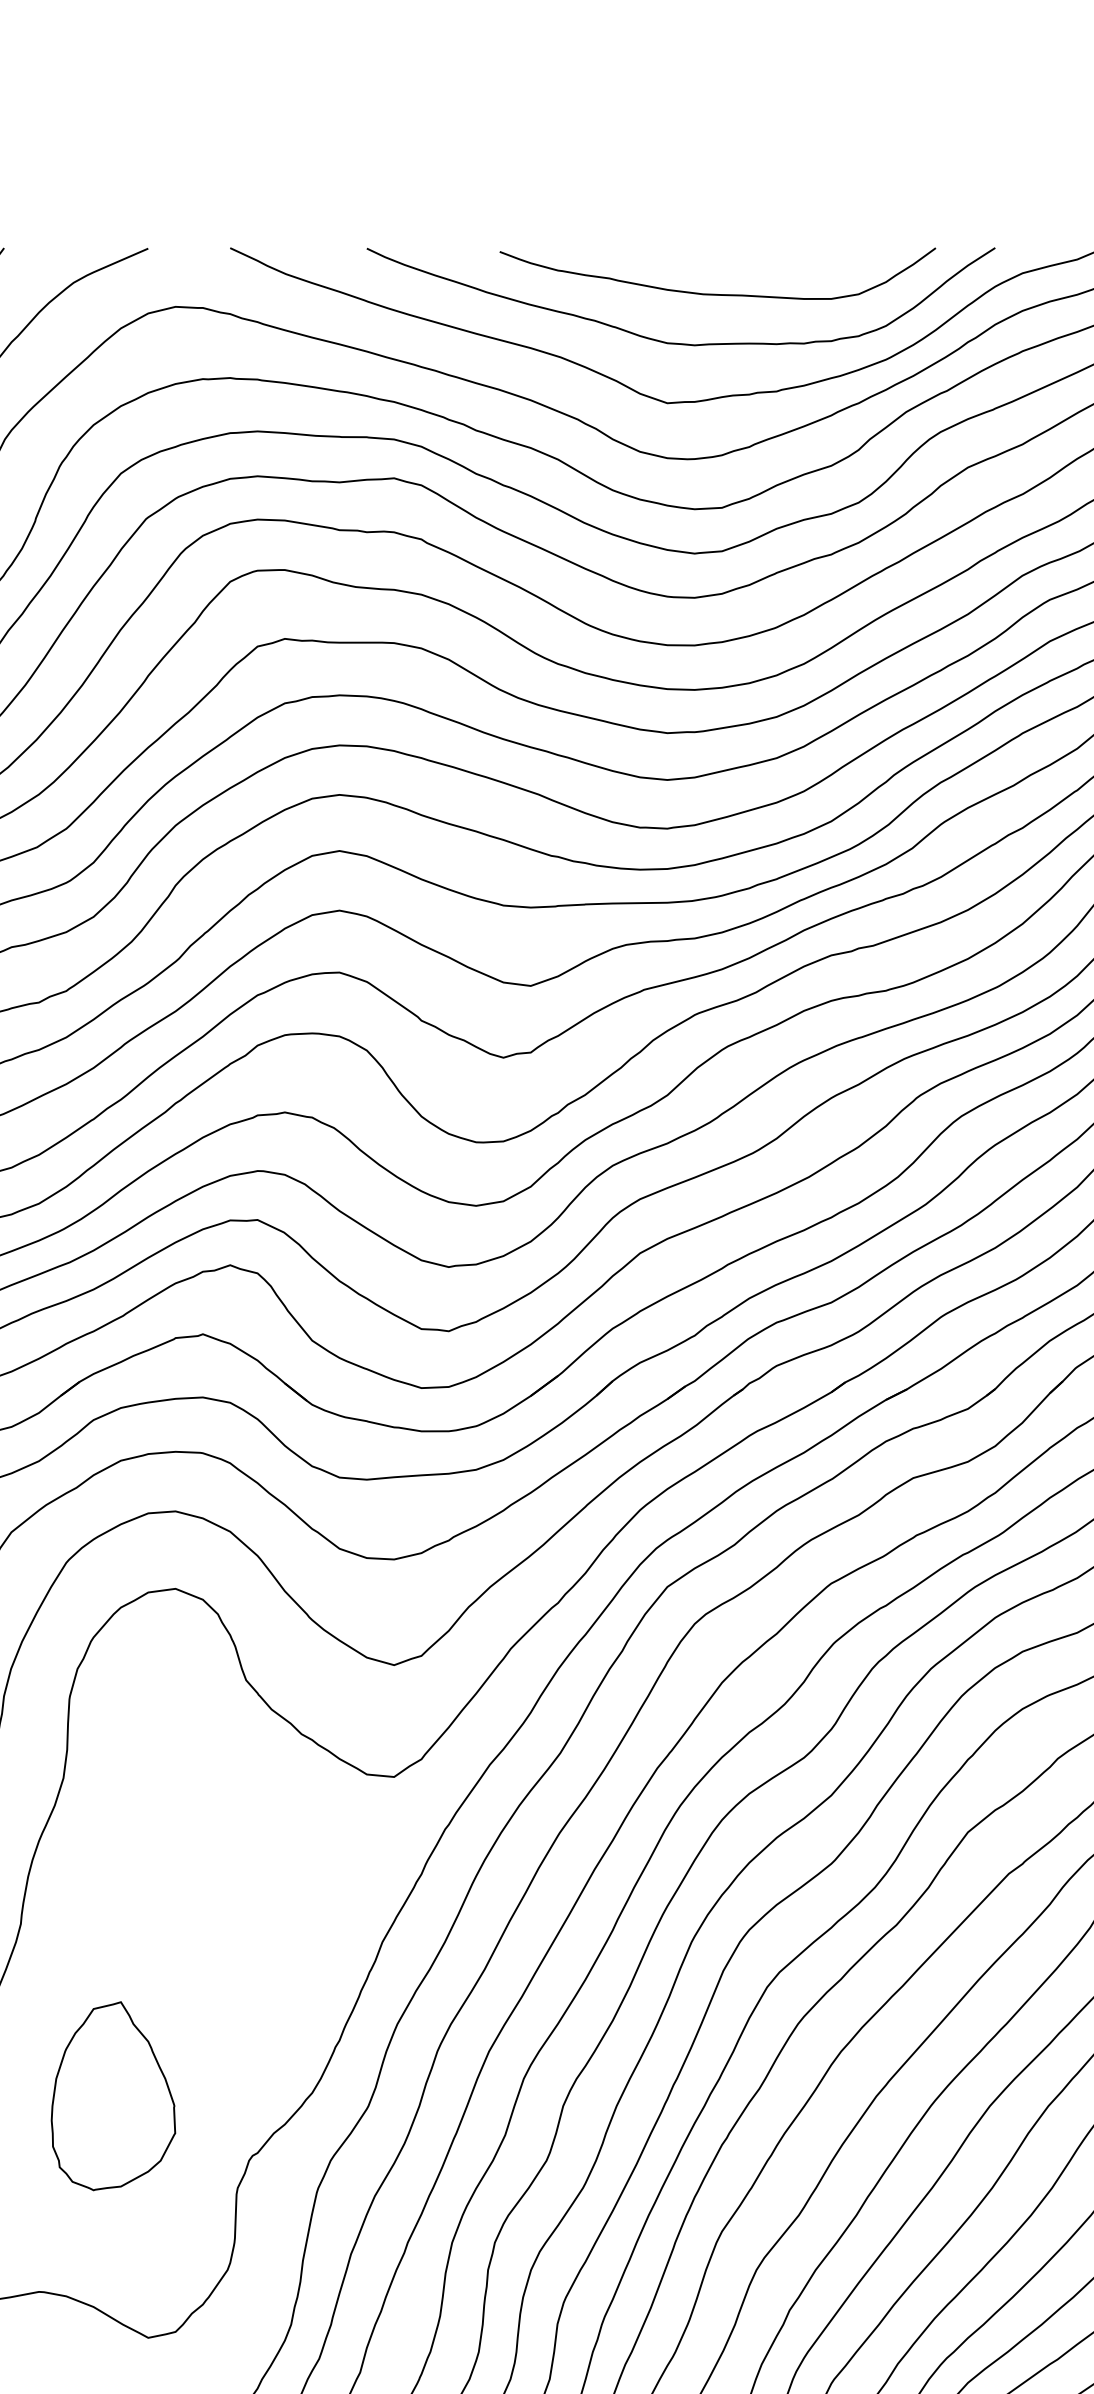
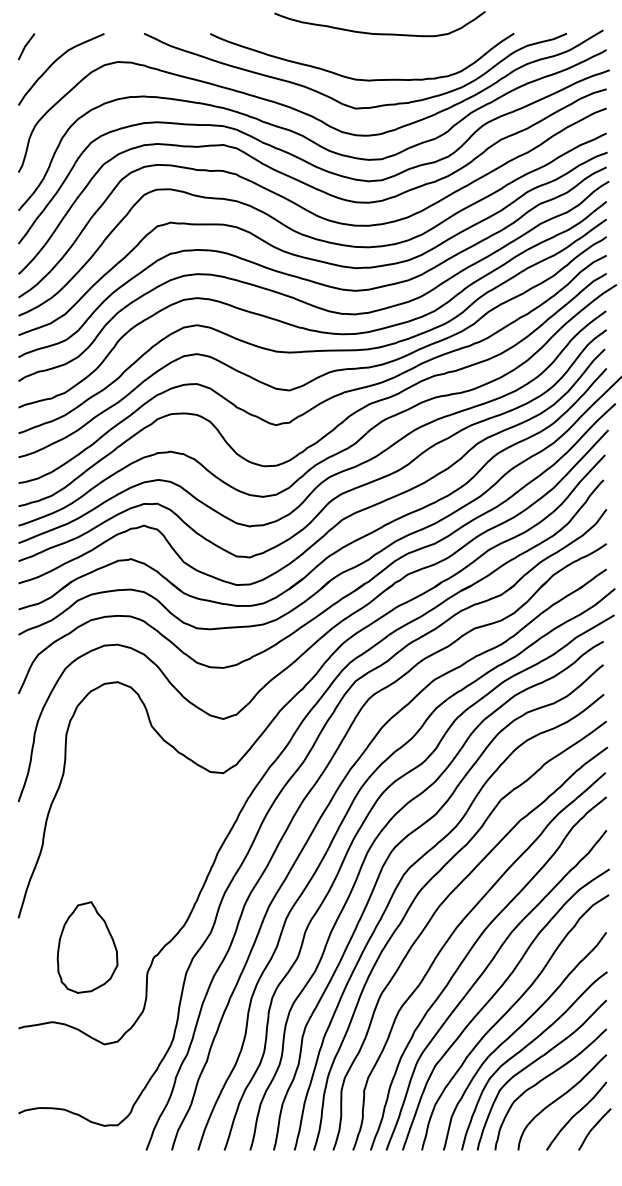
curve: (716, 293) -> (379, 33), moved
part: (113, 2096) -> (87, 947), moved

